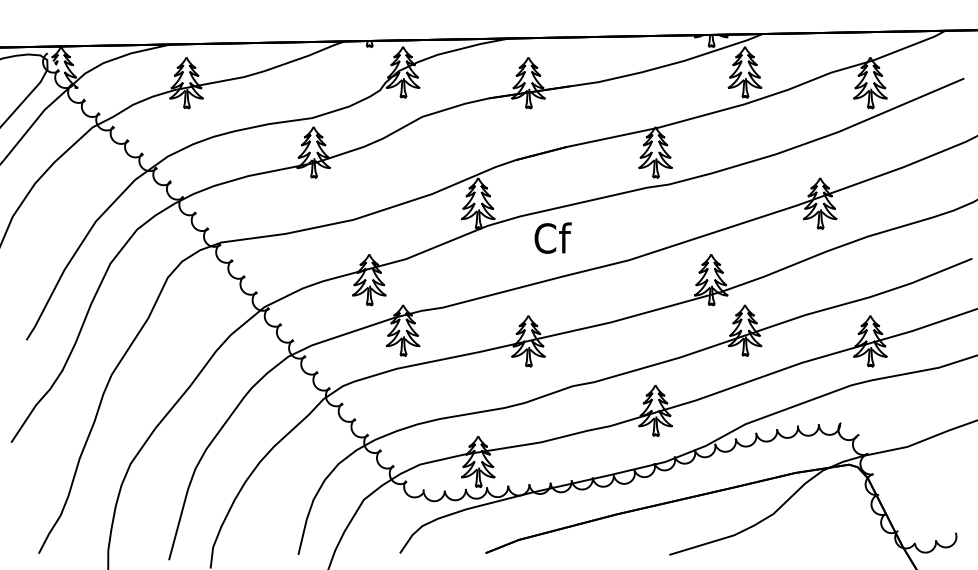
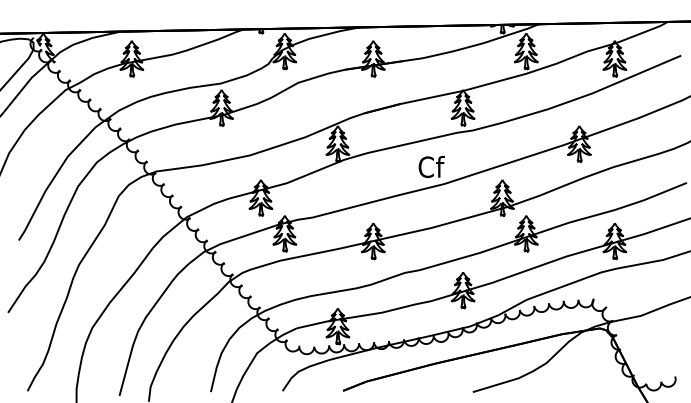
text: (552, 237) -> (431, 166), moved

